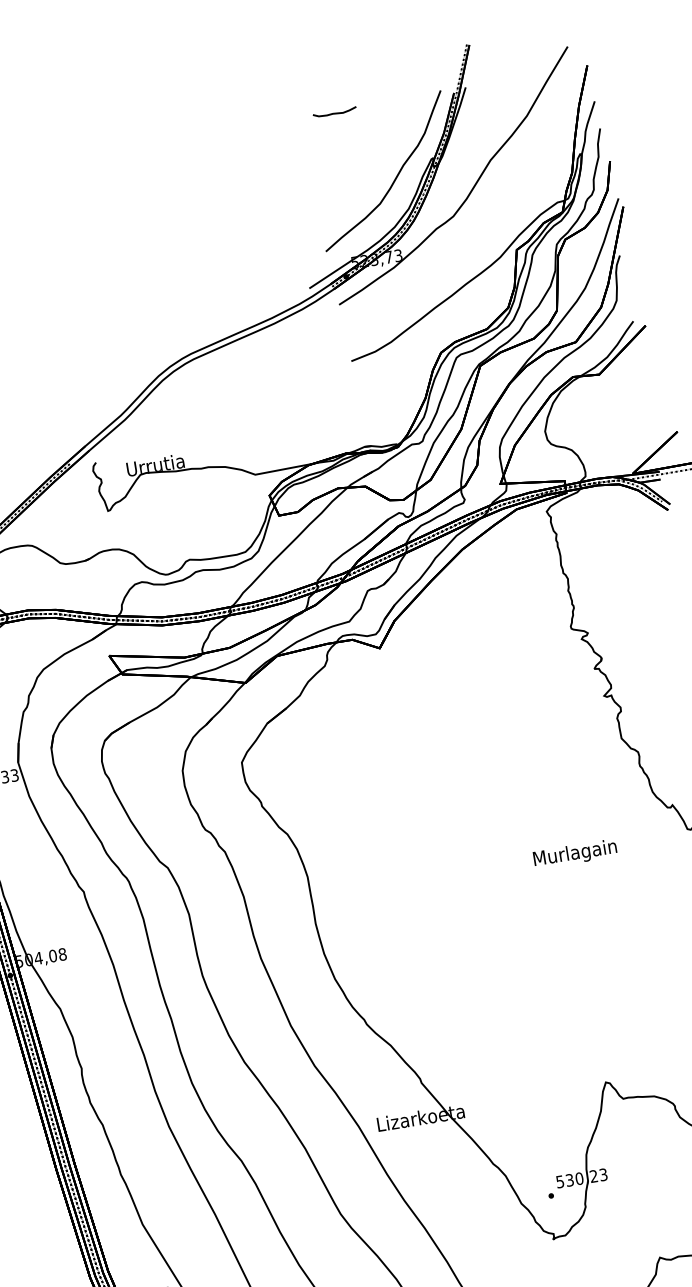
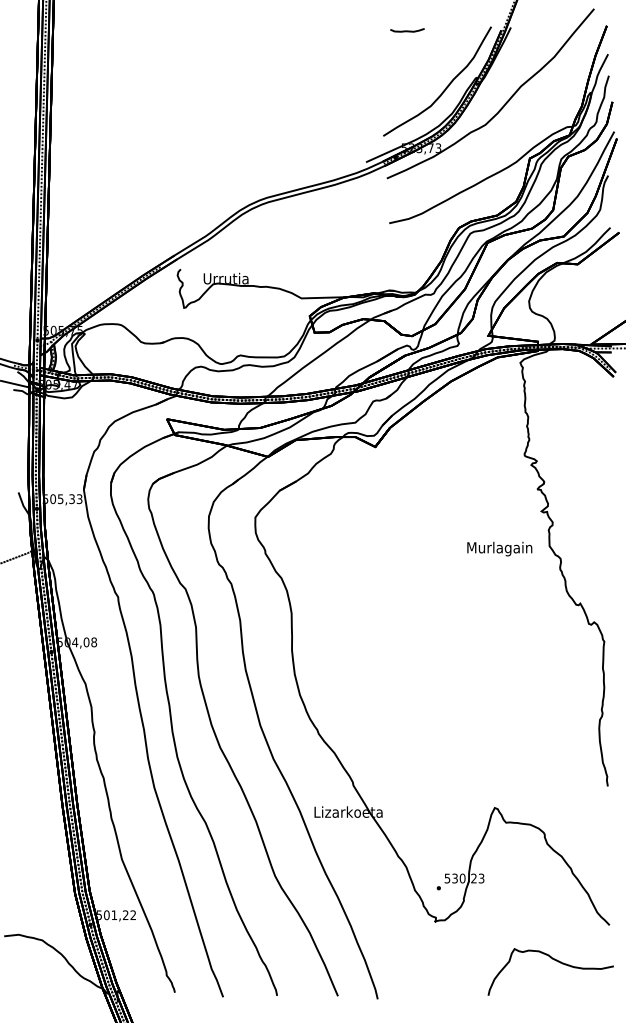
text: (574, 853) -> (499, 548), moved

